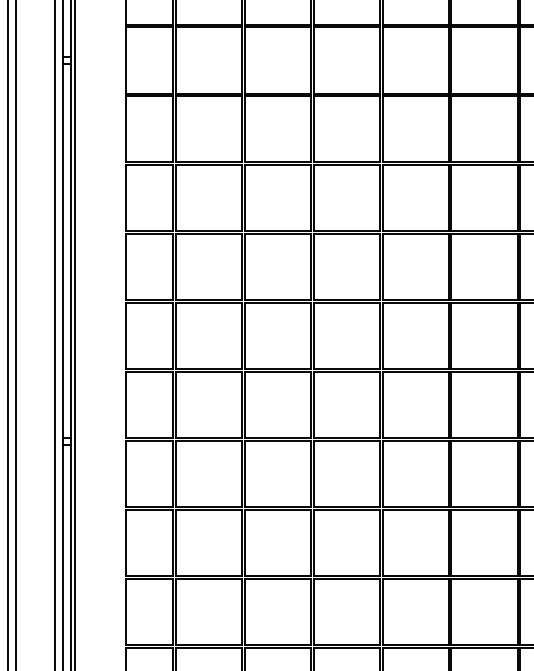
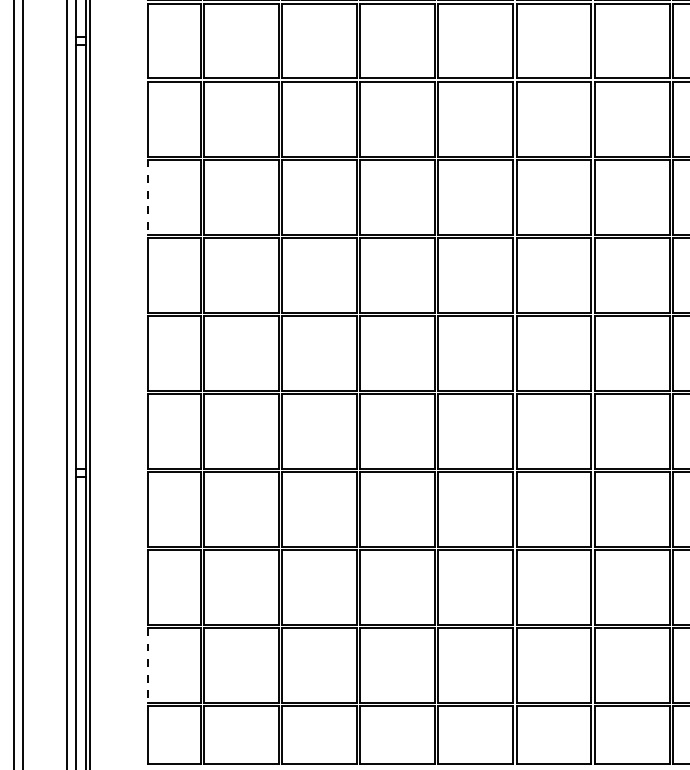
line: (126, 198) -> (148, 197), solid -> dashed
line: (126, 611) -> (148, 665), solid -> dashed

